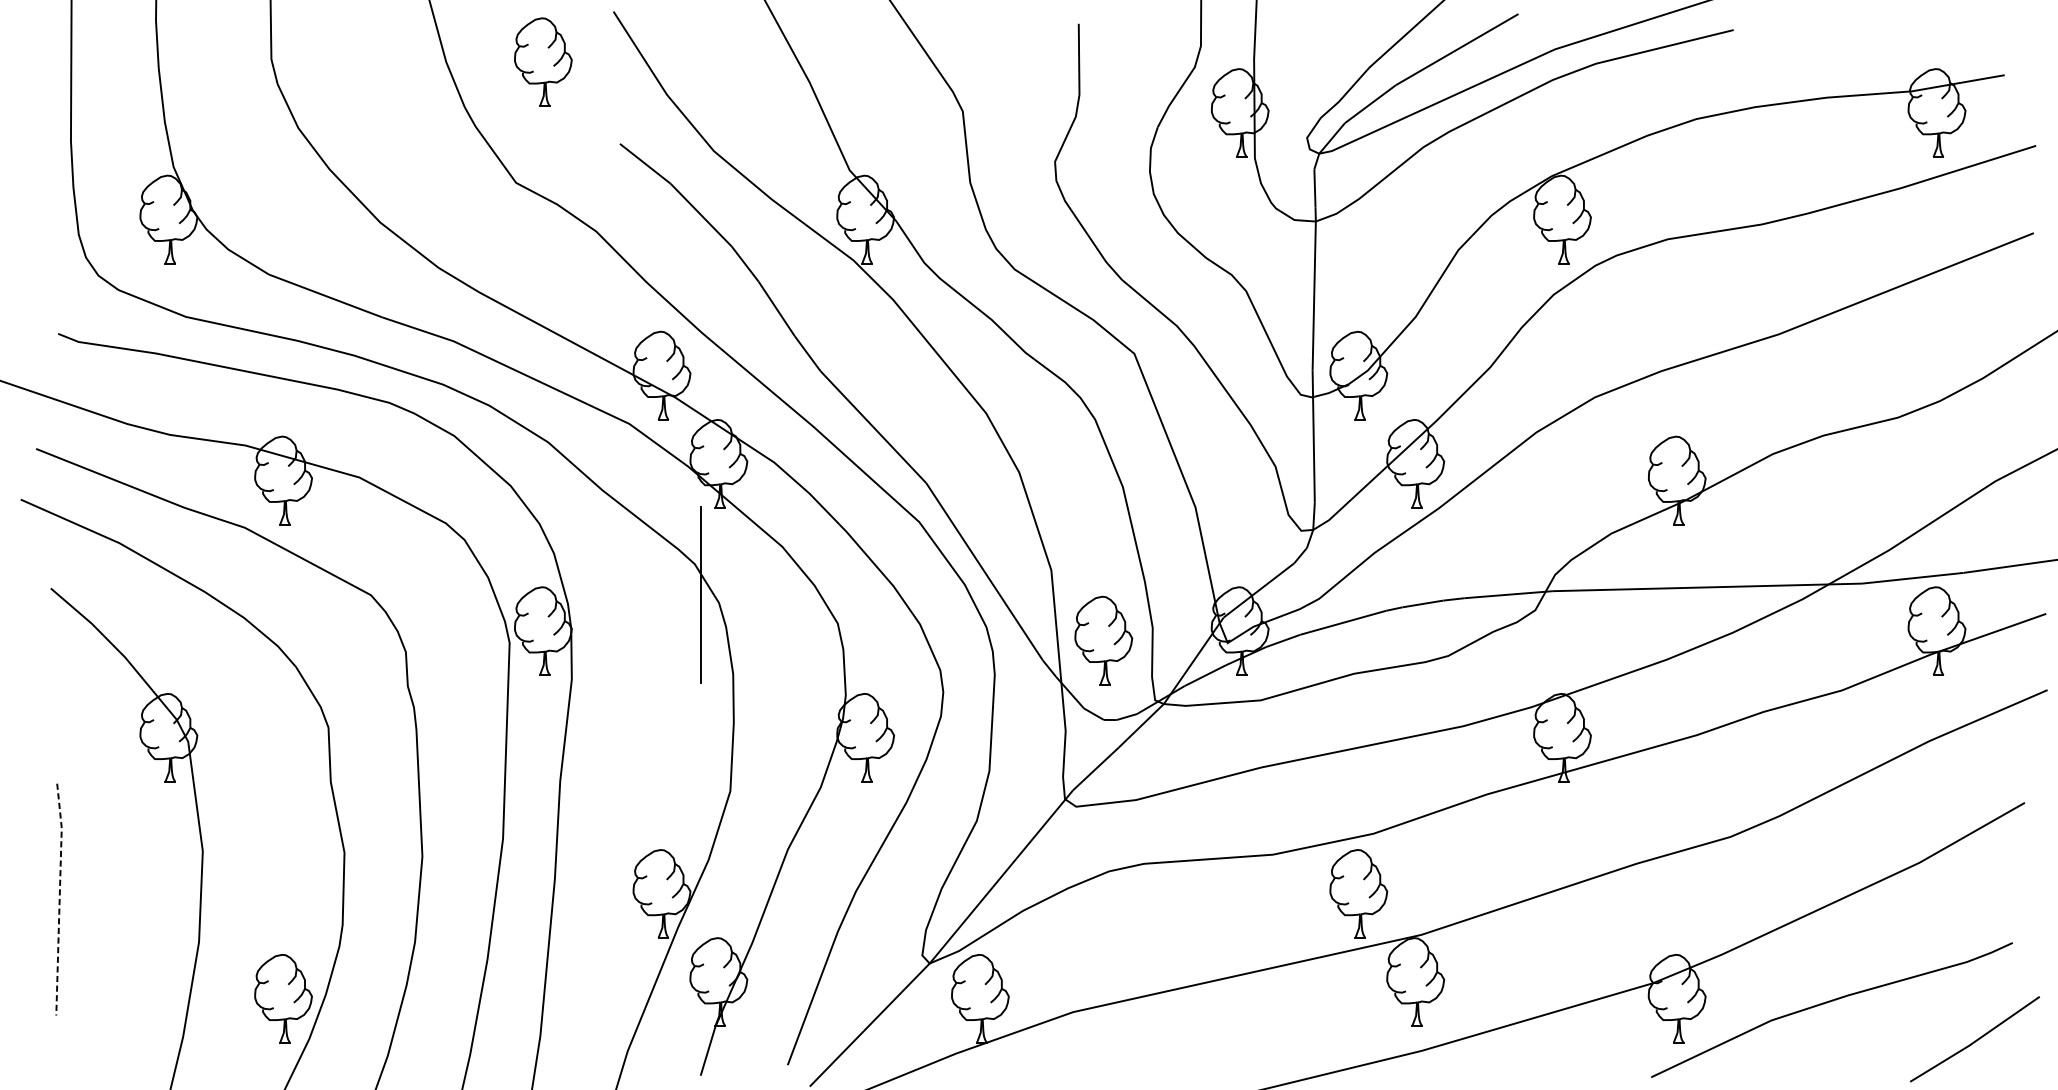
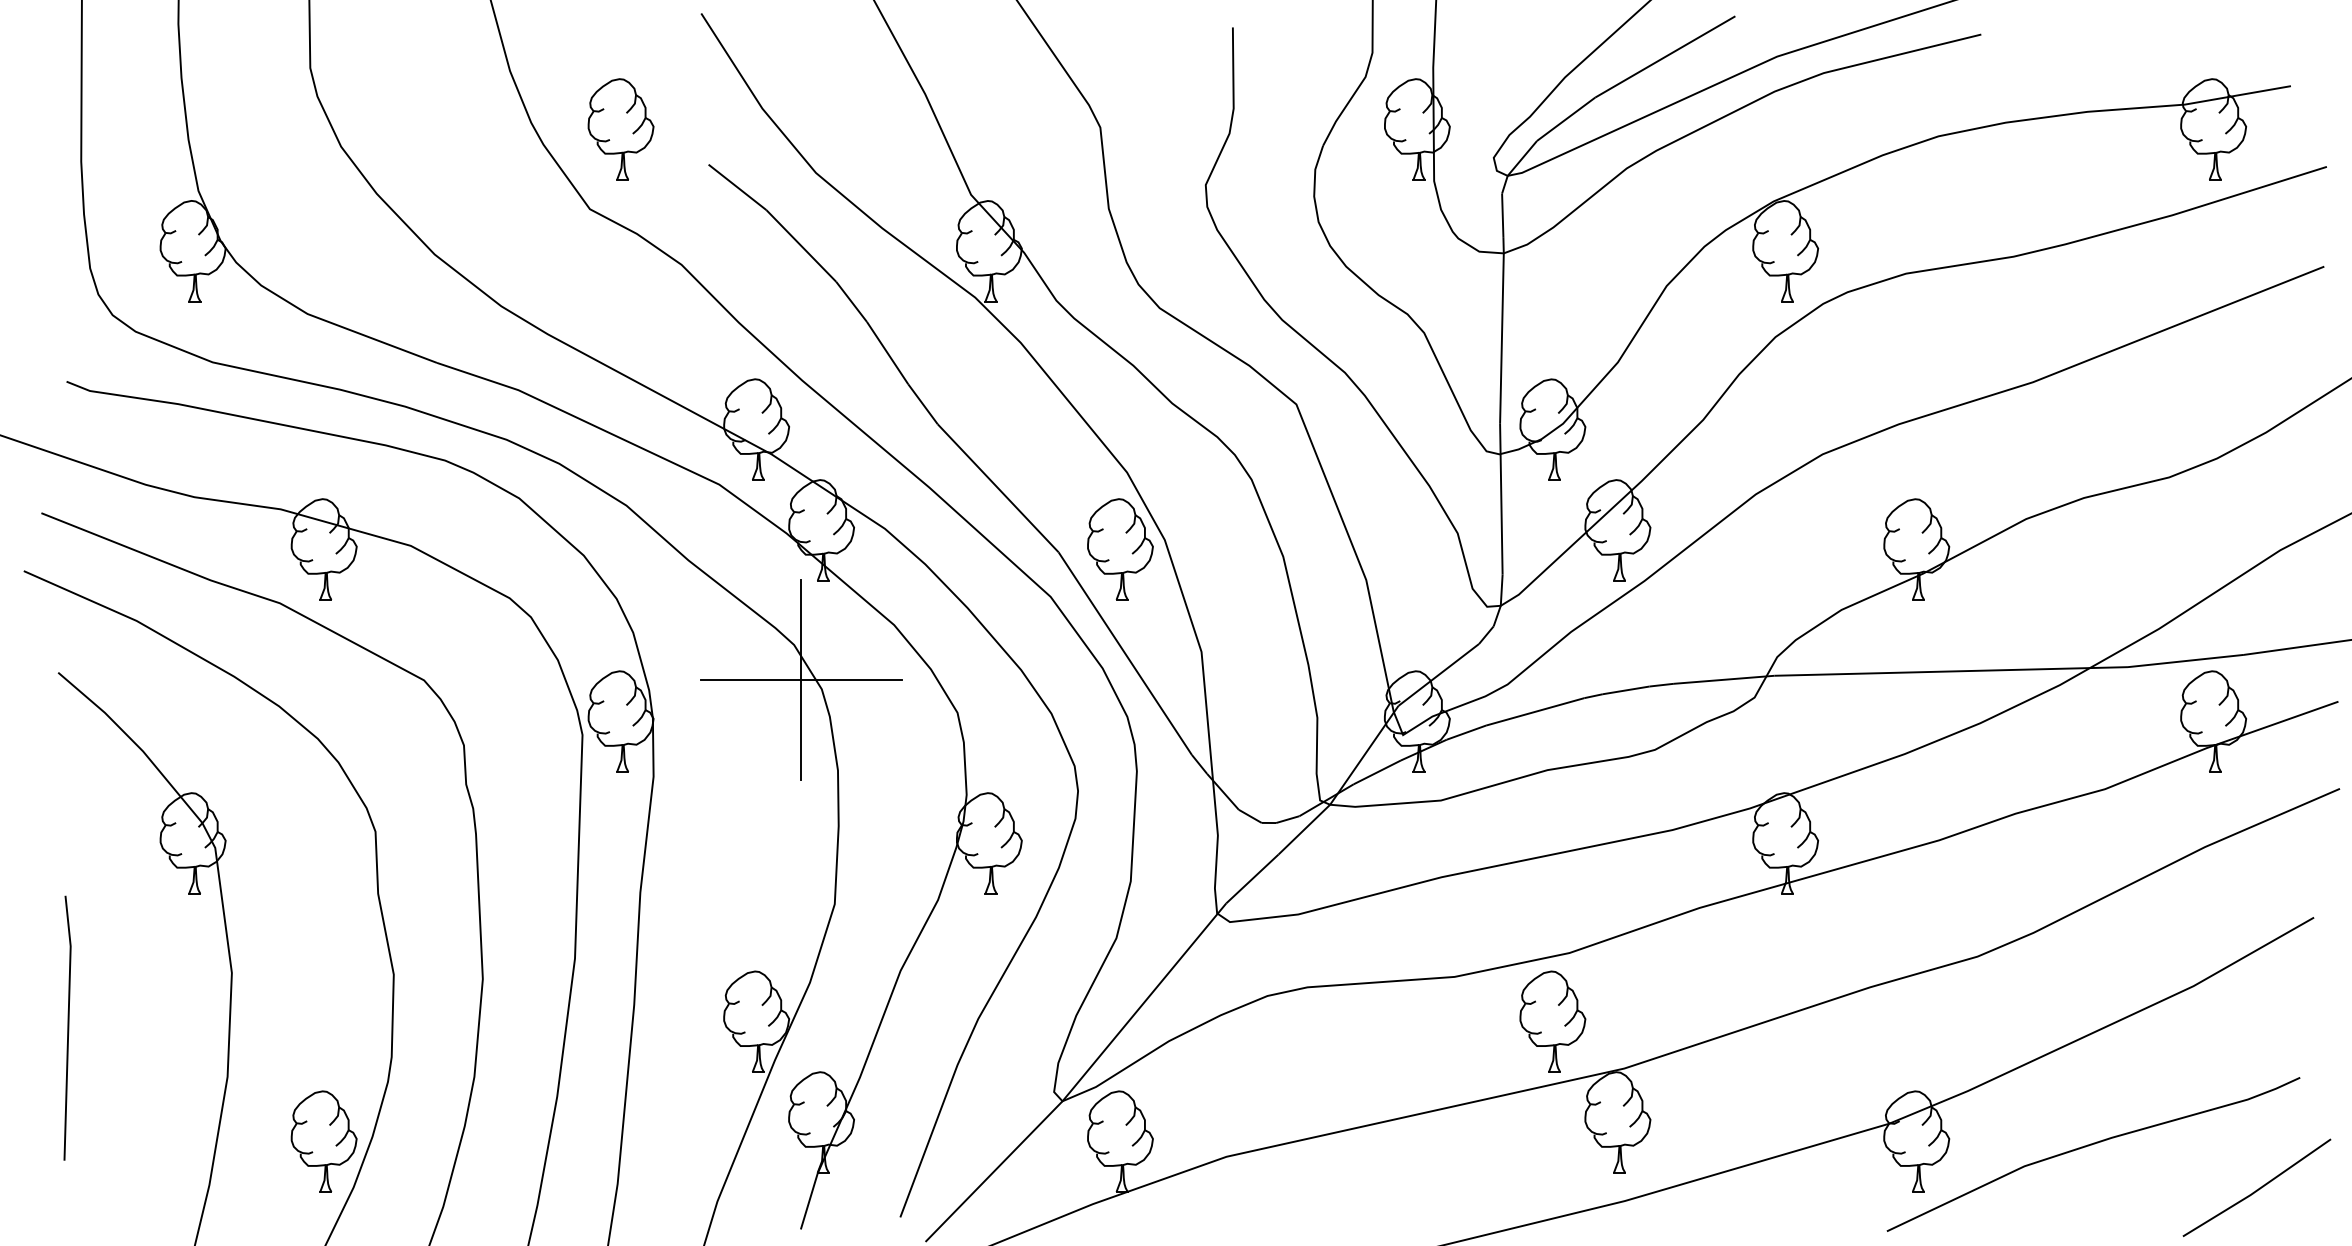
part: (542, 62) -> (620, 129), moved
line: (700, 594) -> (800, 679), added
part: (1103, 640) -> (1120, 549), moved
line: (59, 899) -> (68, 1028), dashed -> solid

